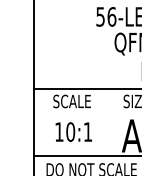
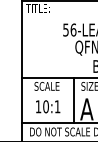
line: (113, 122) -> (74, 100), added

